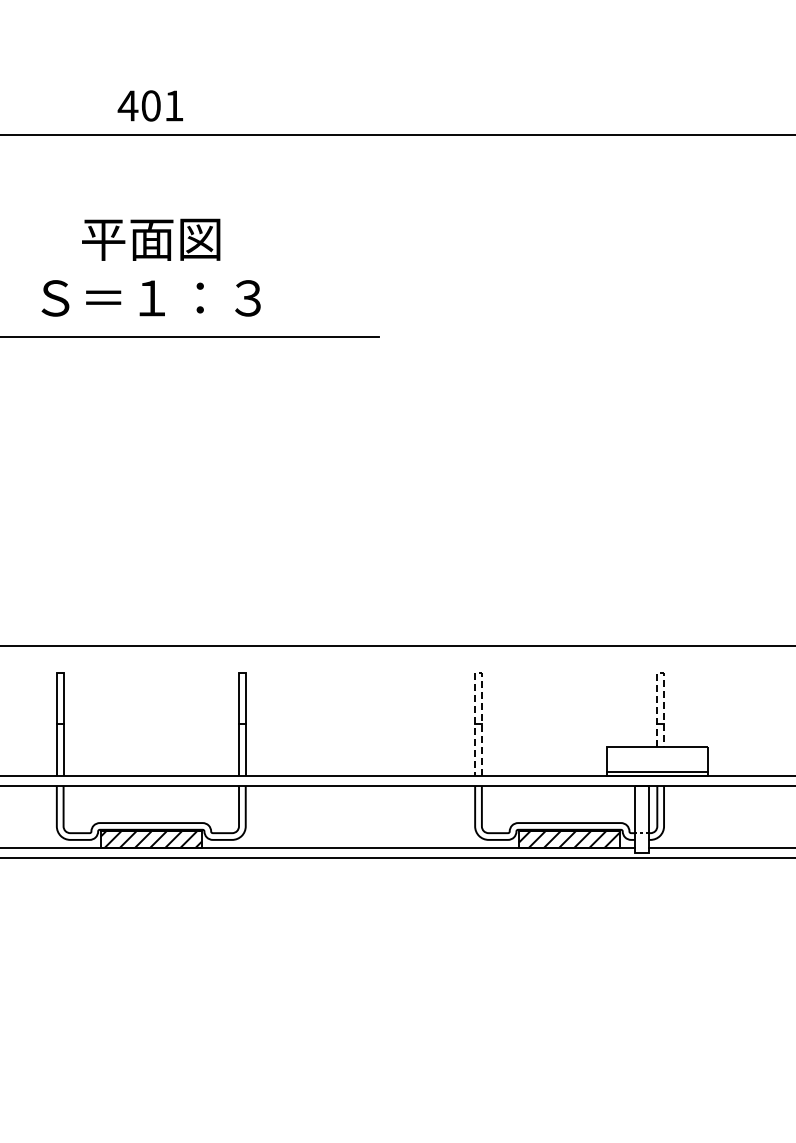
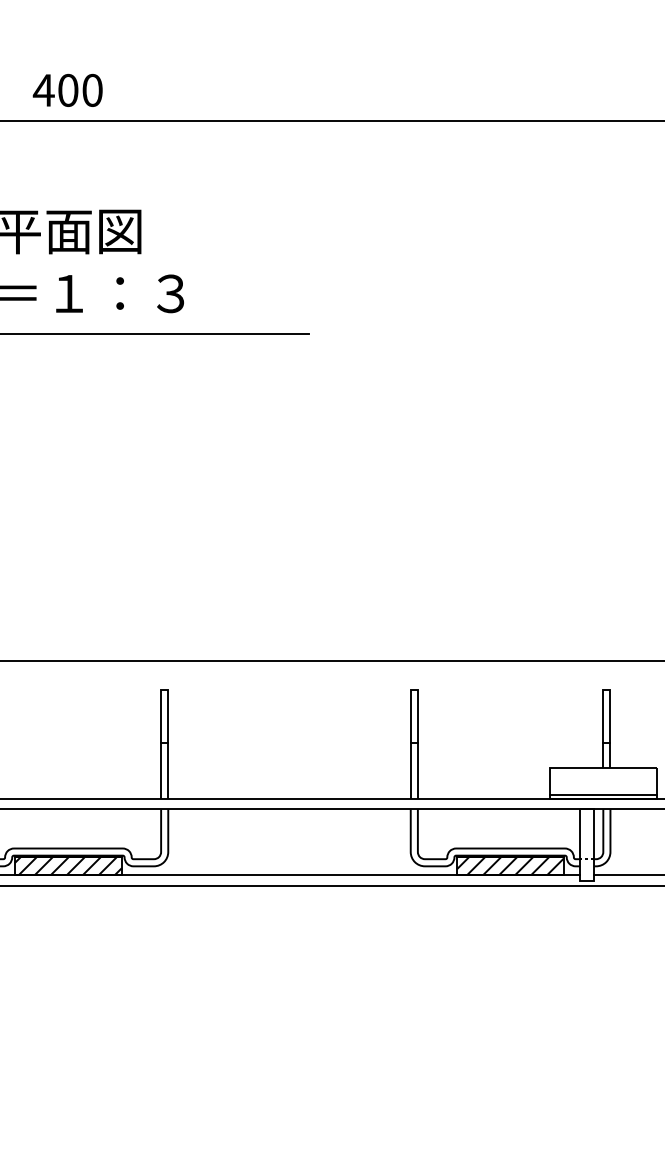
text: (173, 105) -> (91, 89), 401 -> 400
line: (478, 672) -> (414, 689), dashed -> solid
line: (661, 672) -> (607, 689), dashed -> solid

